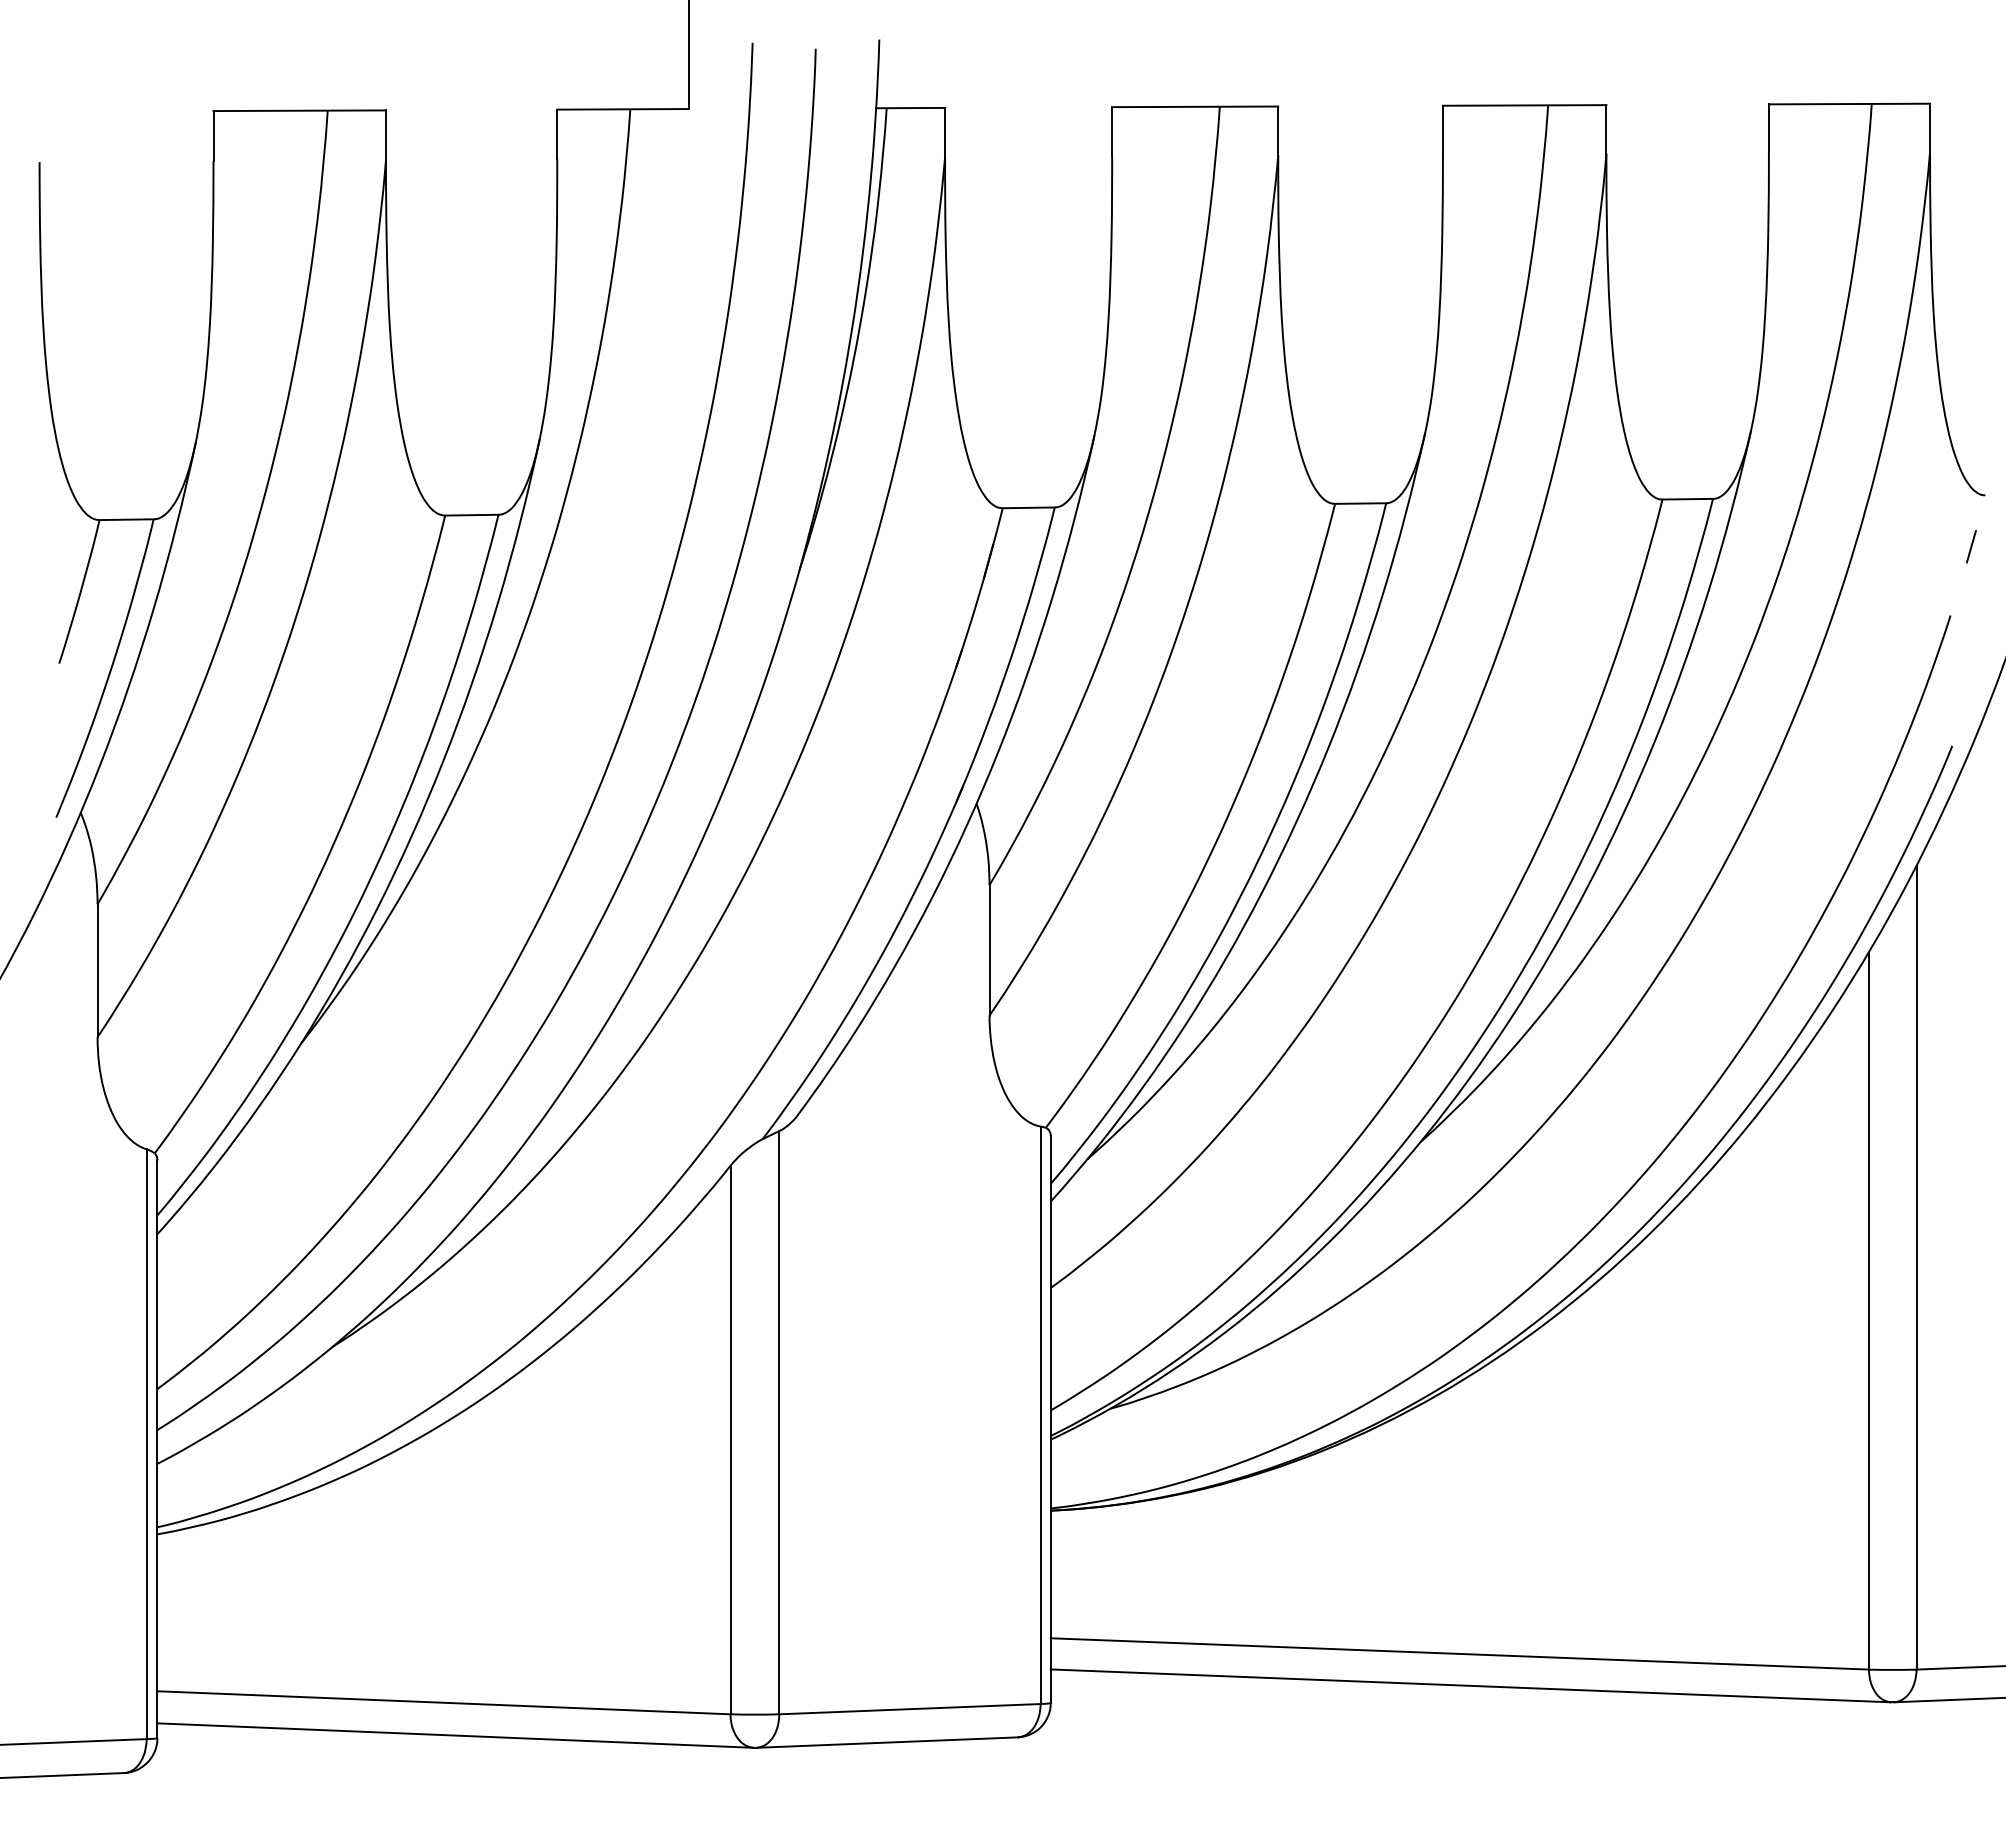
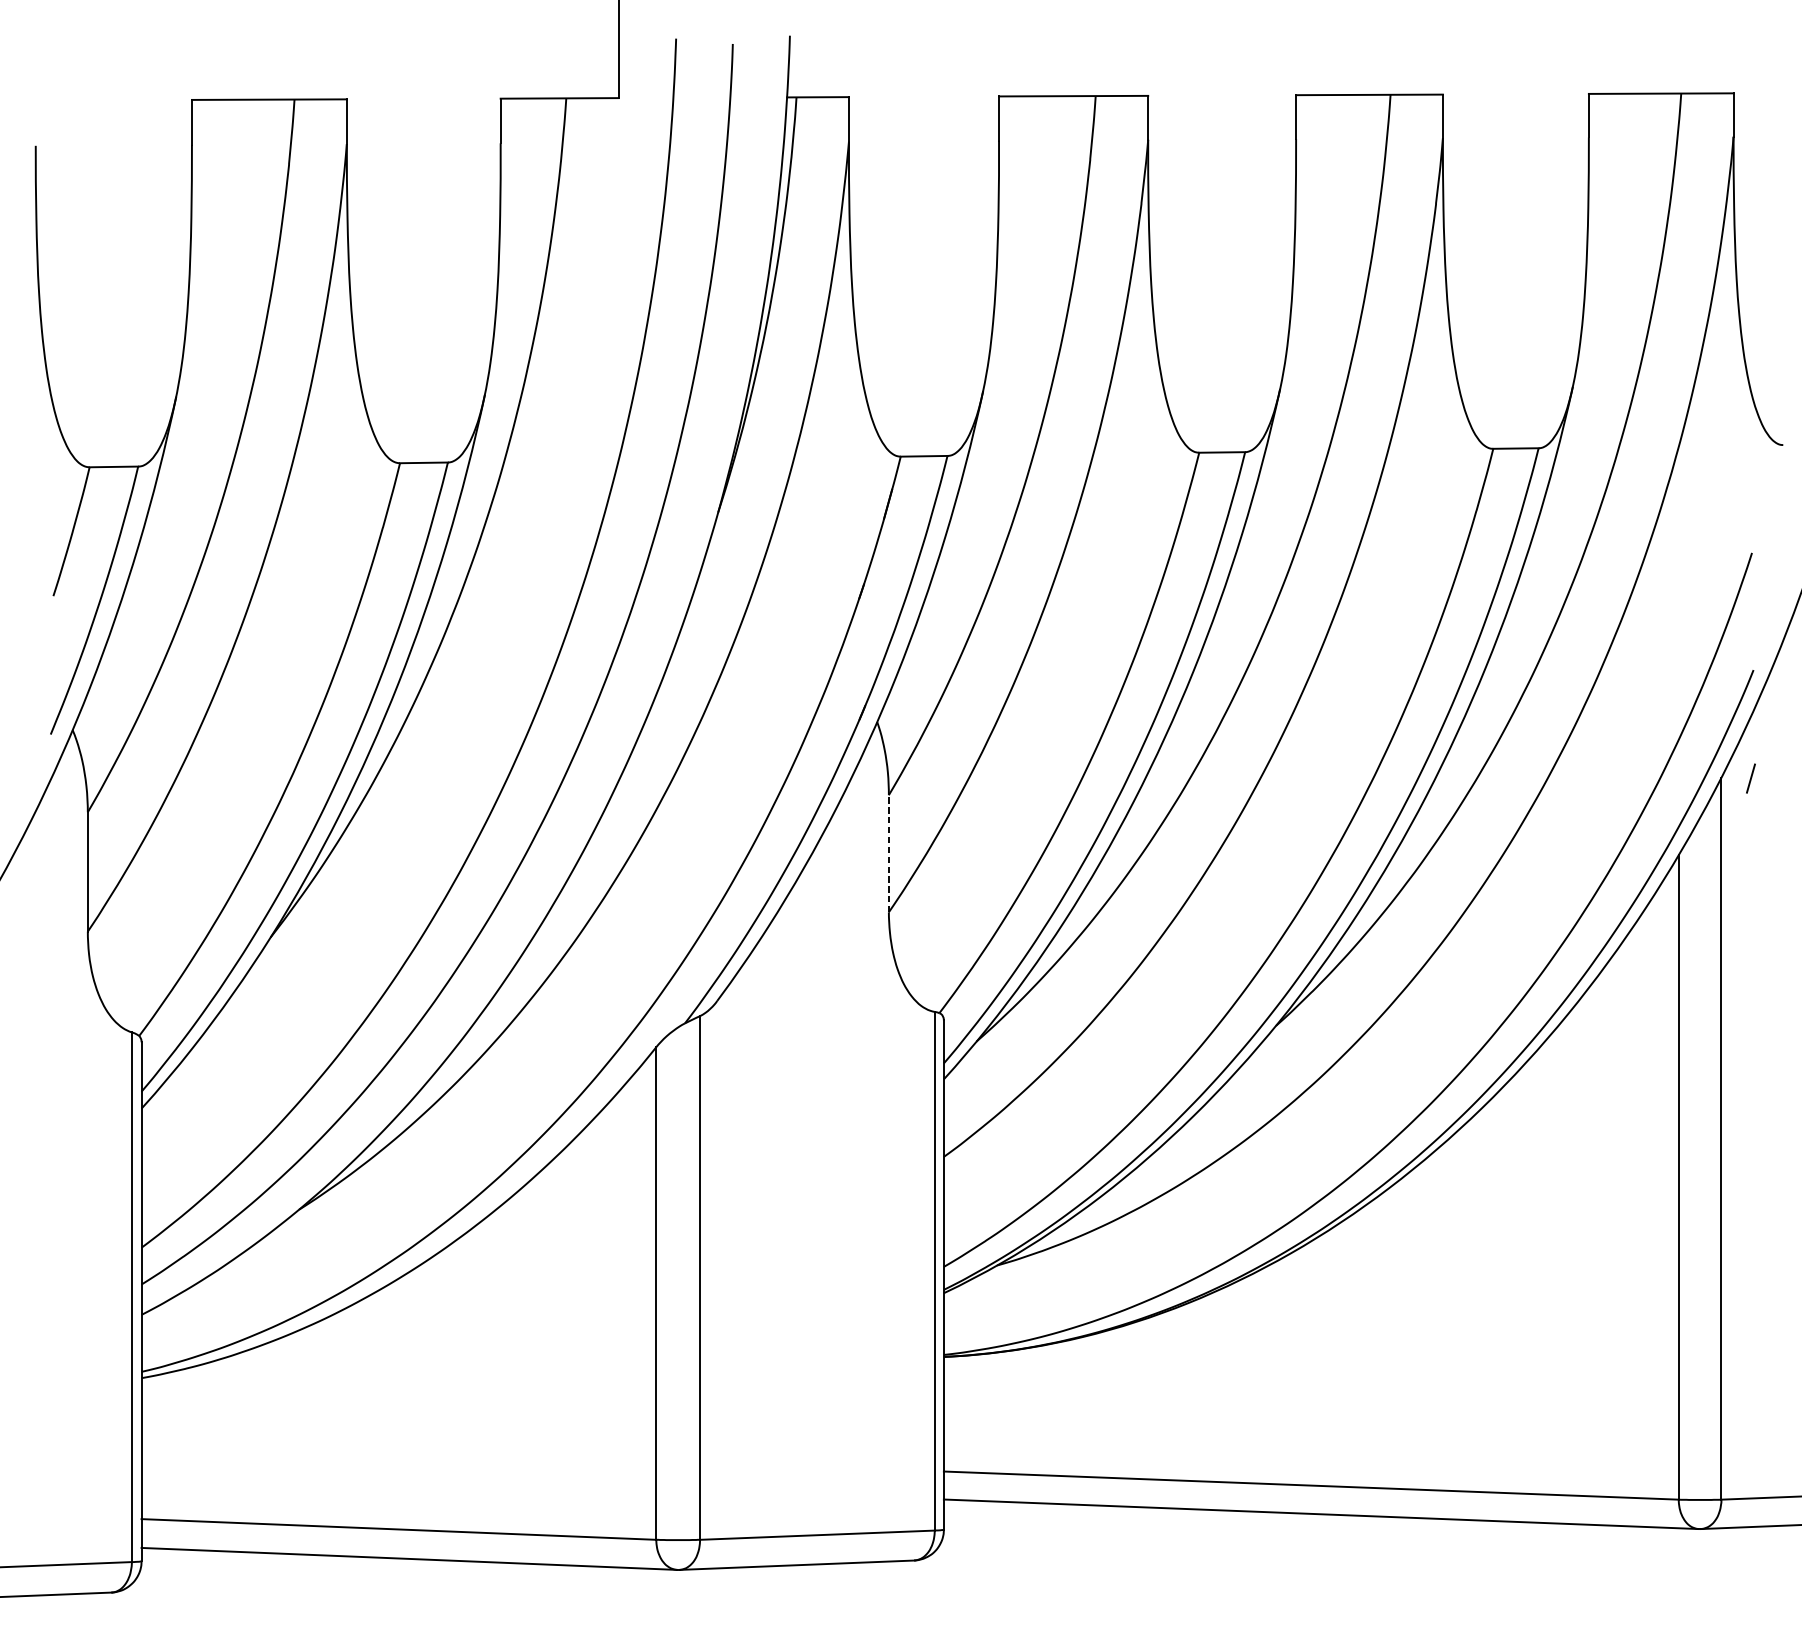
line: (1971, 546) -> (1751, 778), moved
line: (989, 949) -> (888, 852), solid -> dashed

